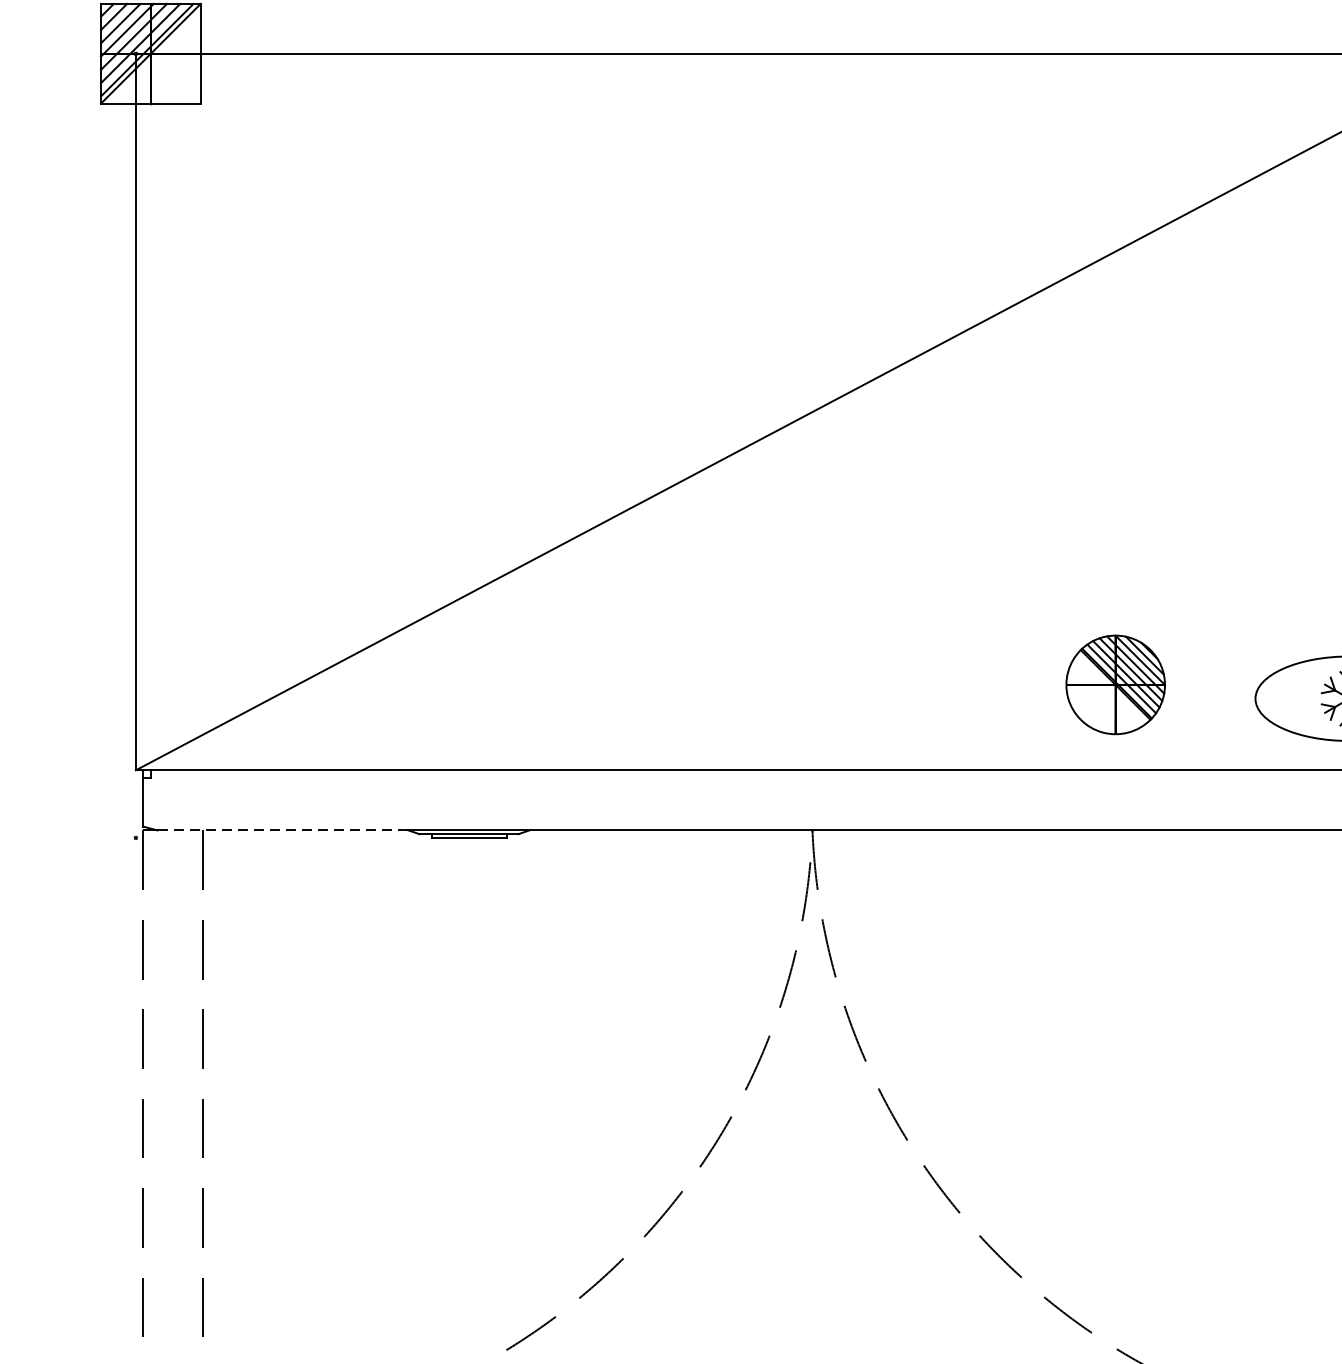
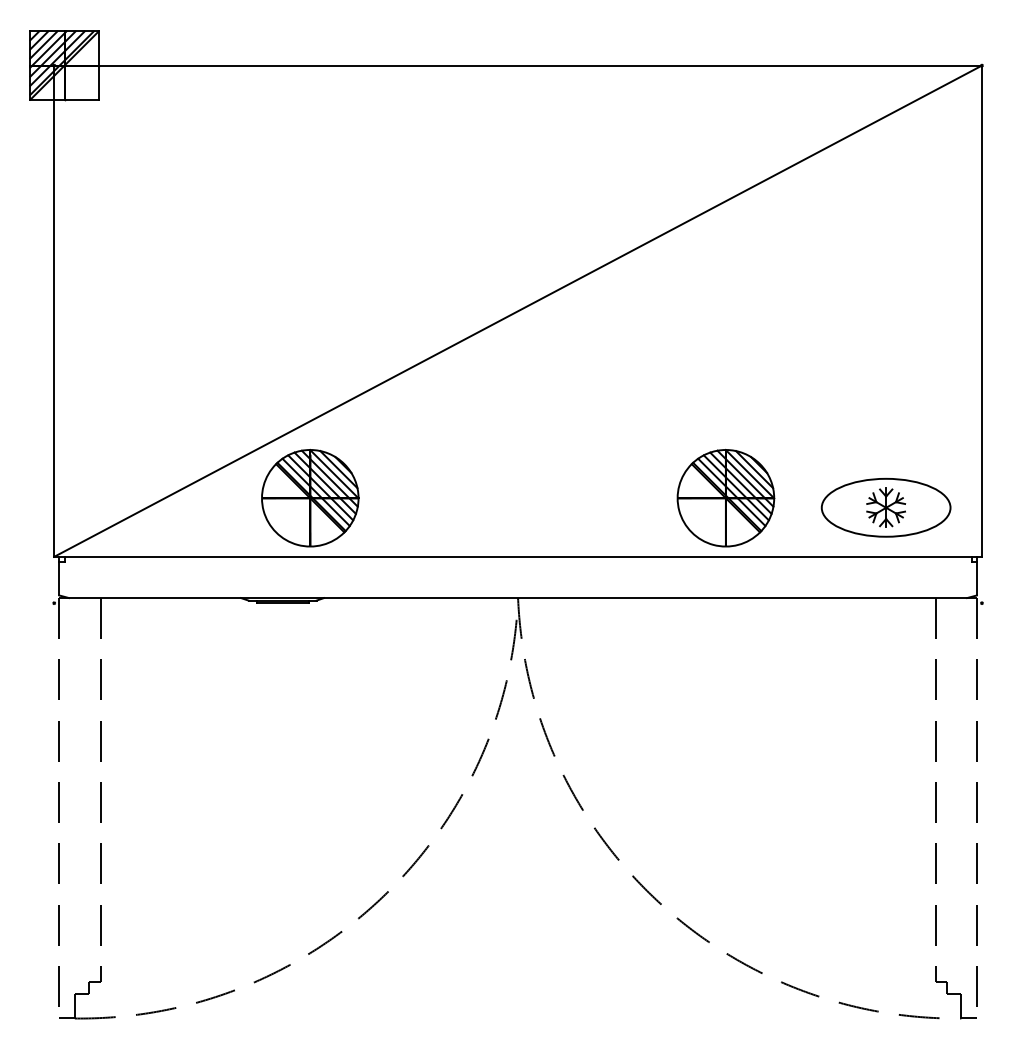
part: (509, 685) -> (310, 498), added
part: (1115, 685) -> (725, 498), size x1.43
line: (283, 831) -> (155, 598), dashed -> solid

